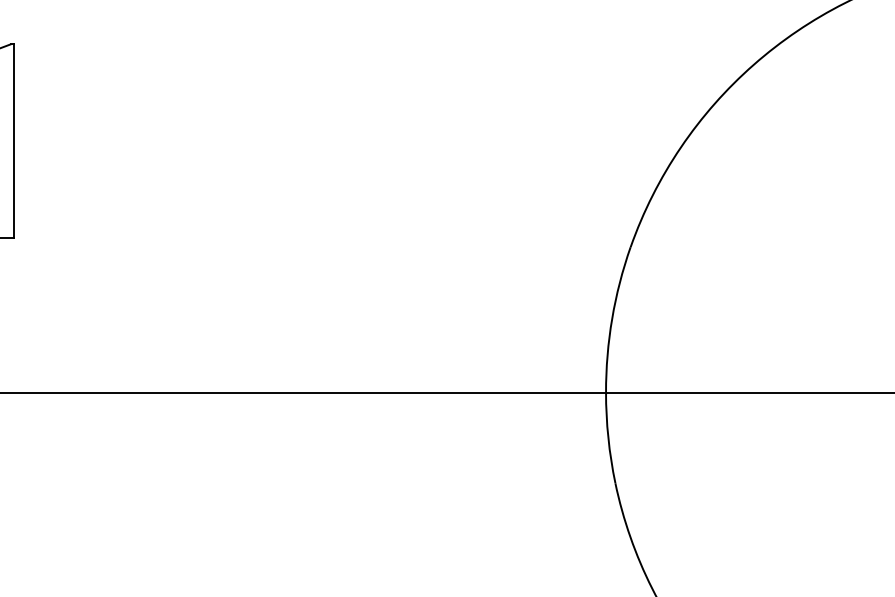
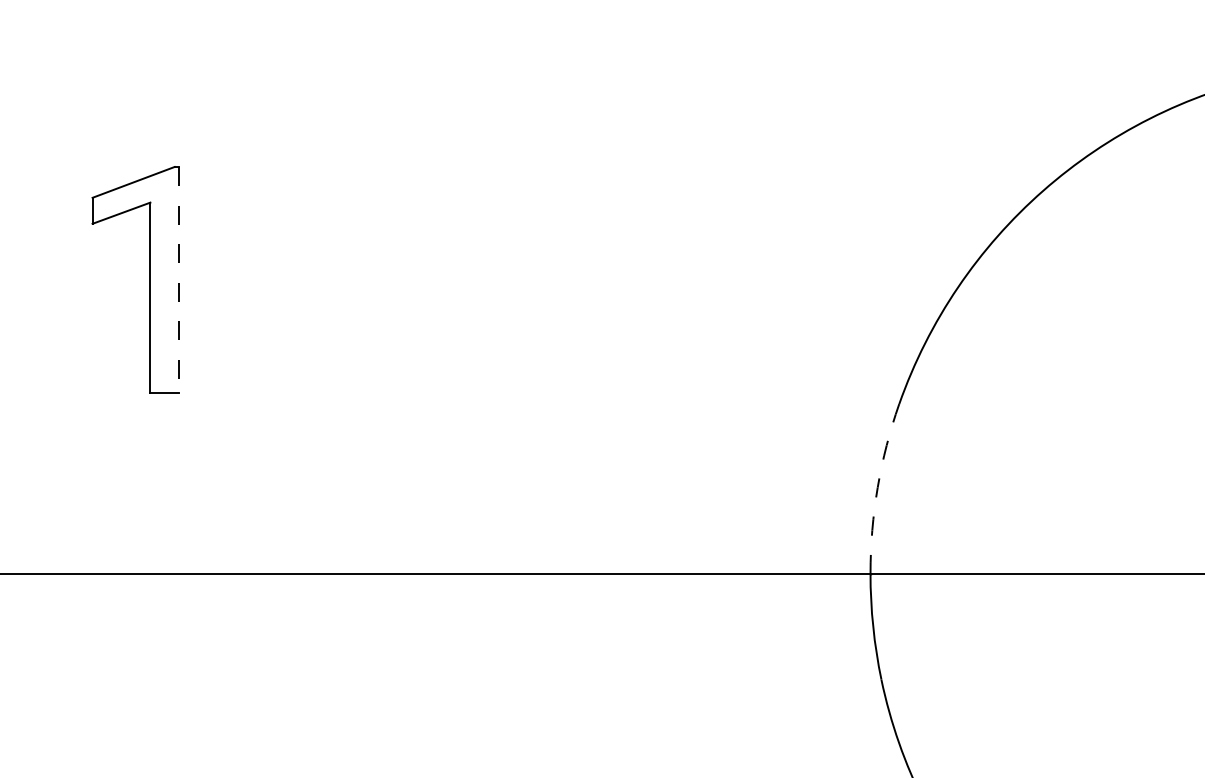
line: (14, 141) -> (179, 280), solid -> dashed
arc: (612, 318) -> (877, 487), solid -> dashed

